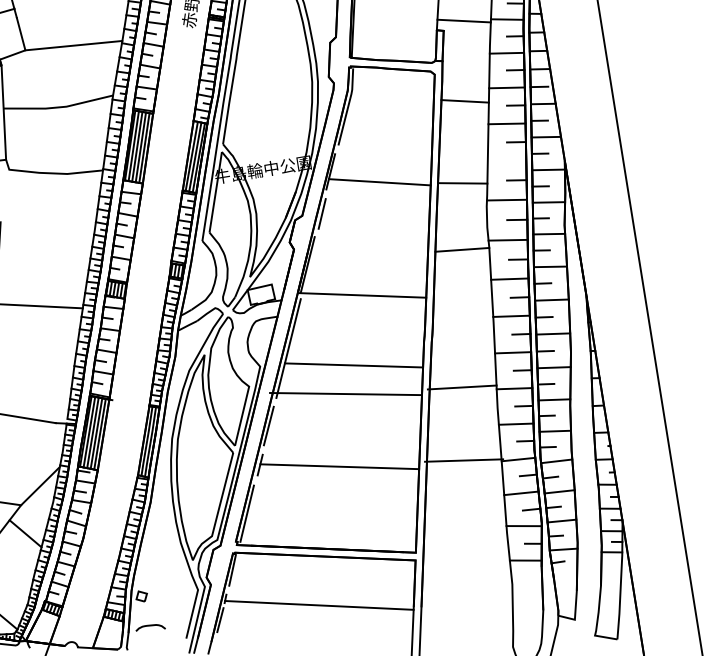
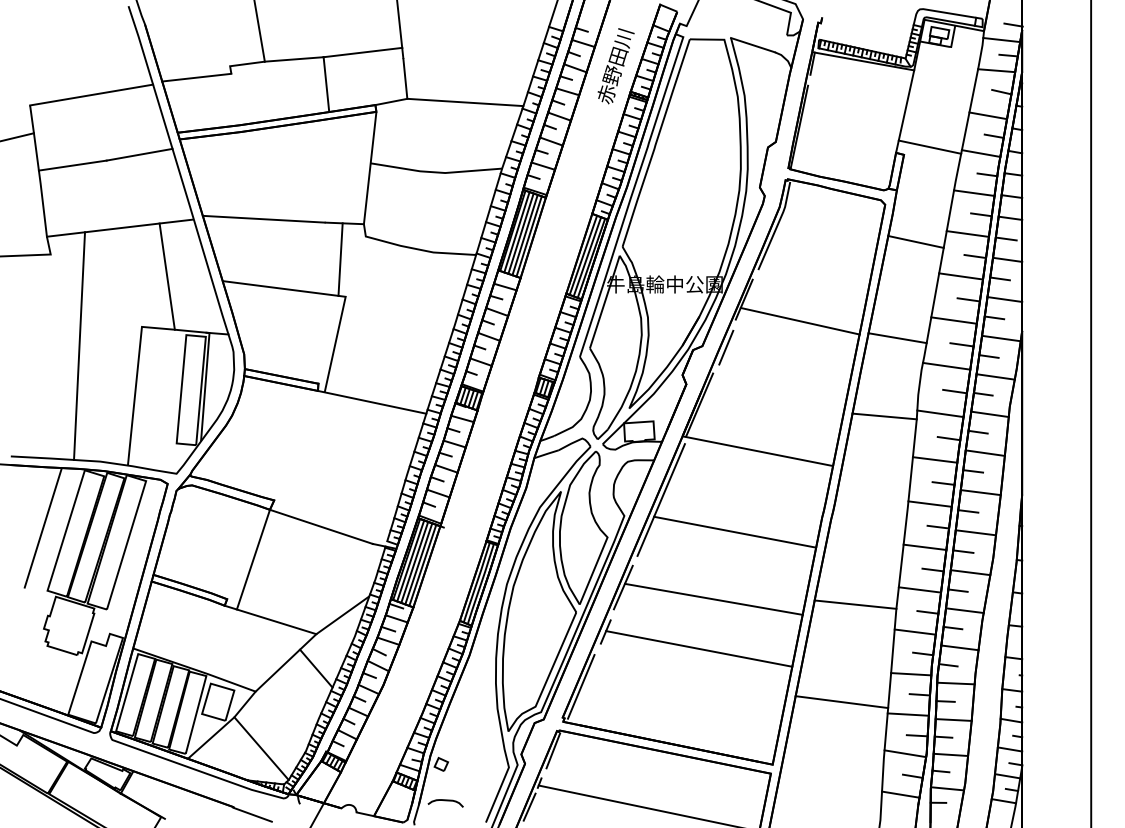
line: (506, 161) -> (953, 320), added
line: (462, 387) -> (855, 604), moved
line: (345, 393) -> (713, 598), moved
line: (463, 460) -> (841, 702), moved

